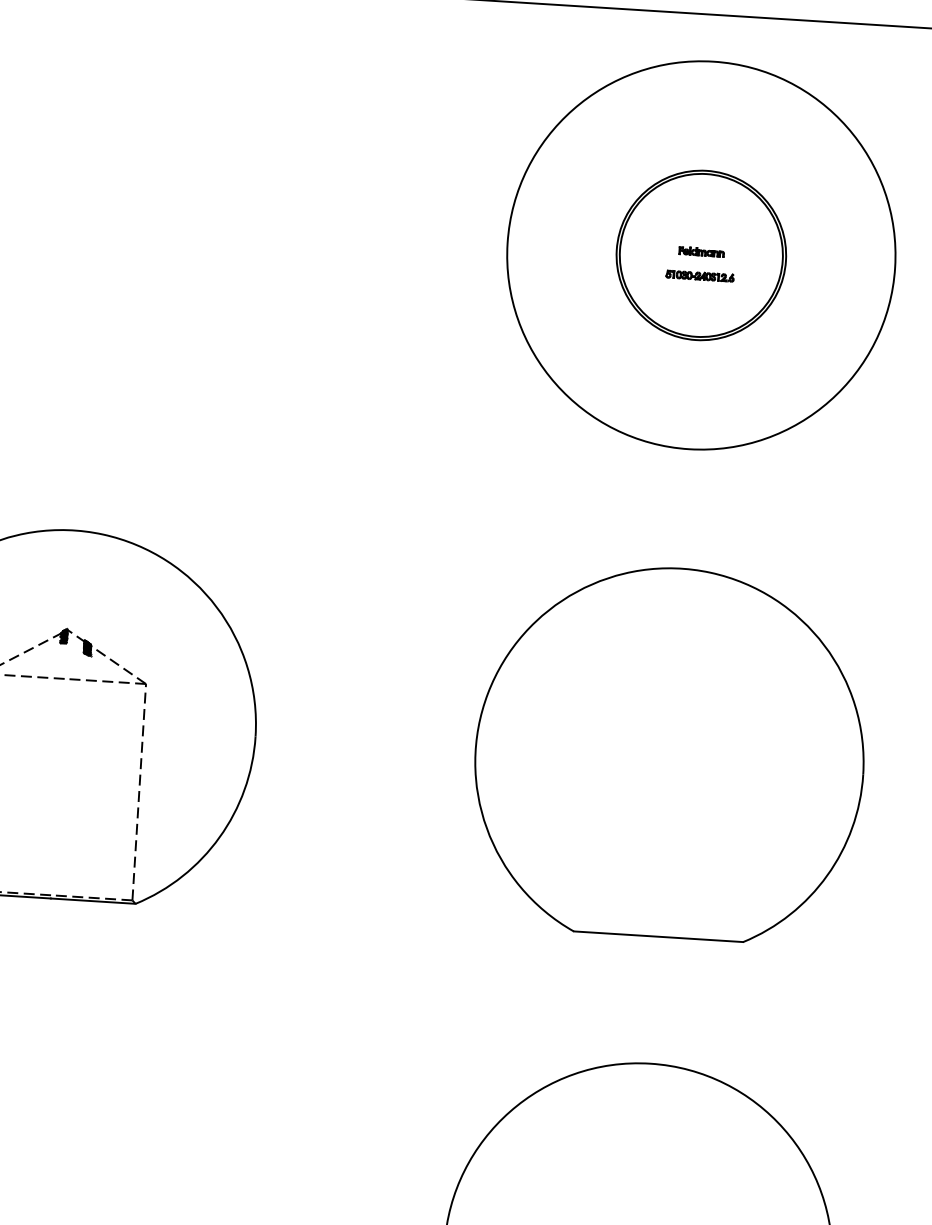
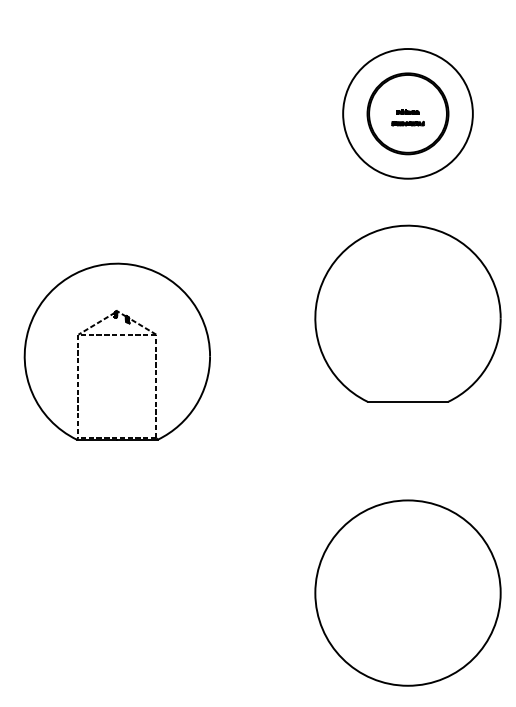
circle: (700, 254) -> (407, 113), size x0.7
part: (669, 752) -> (407, 313), moved

